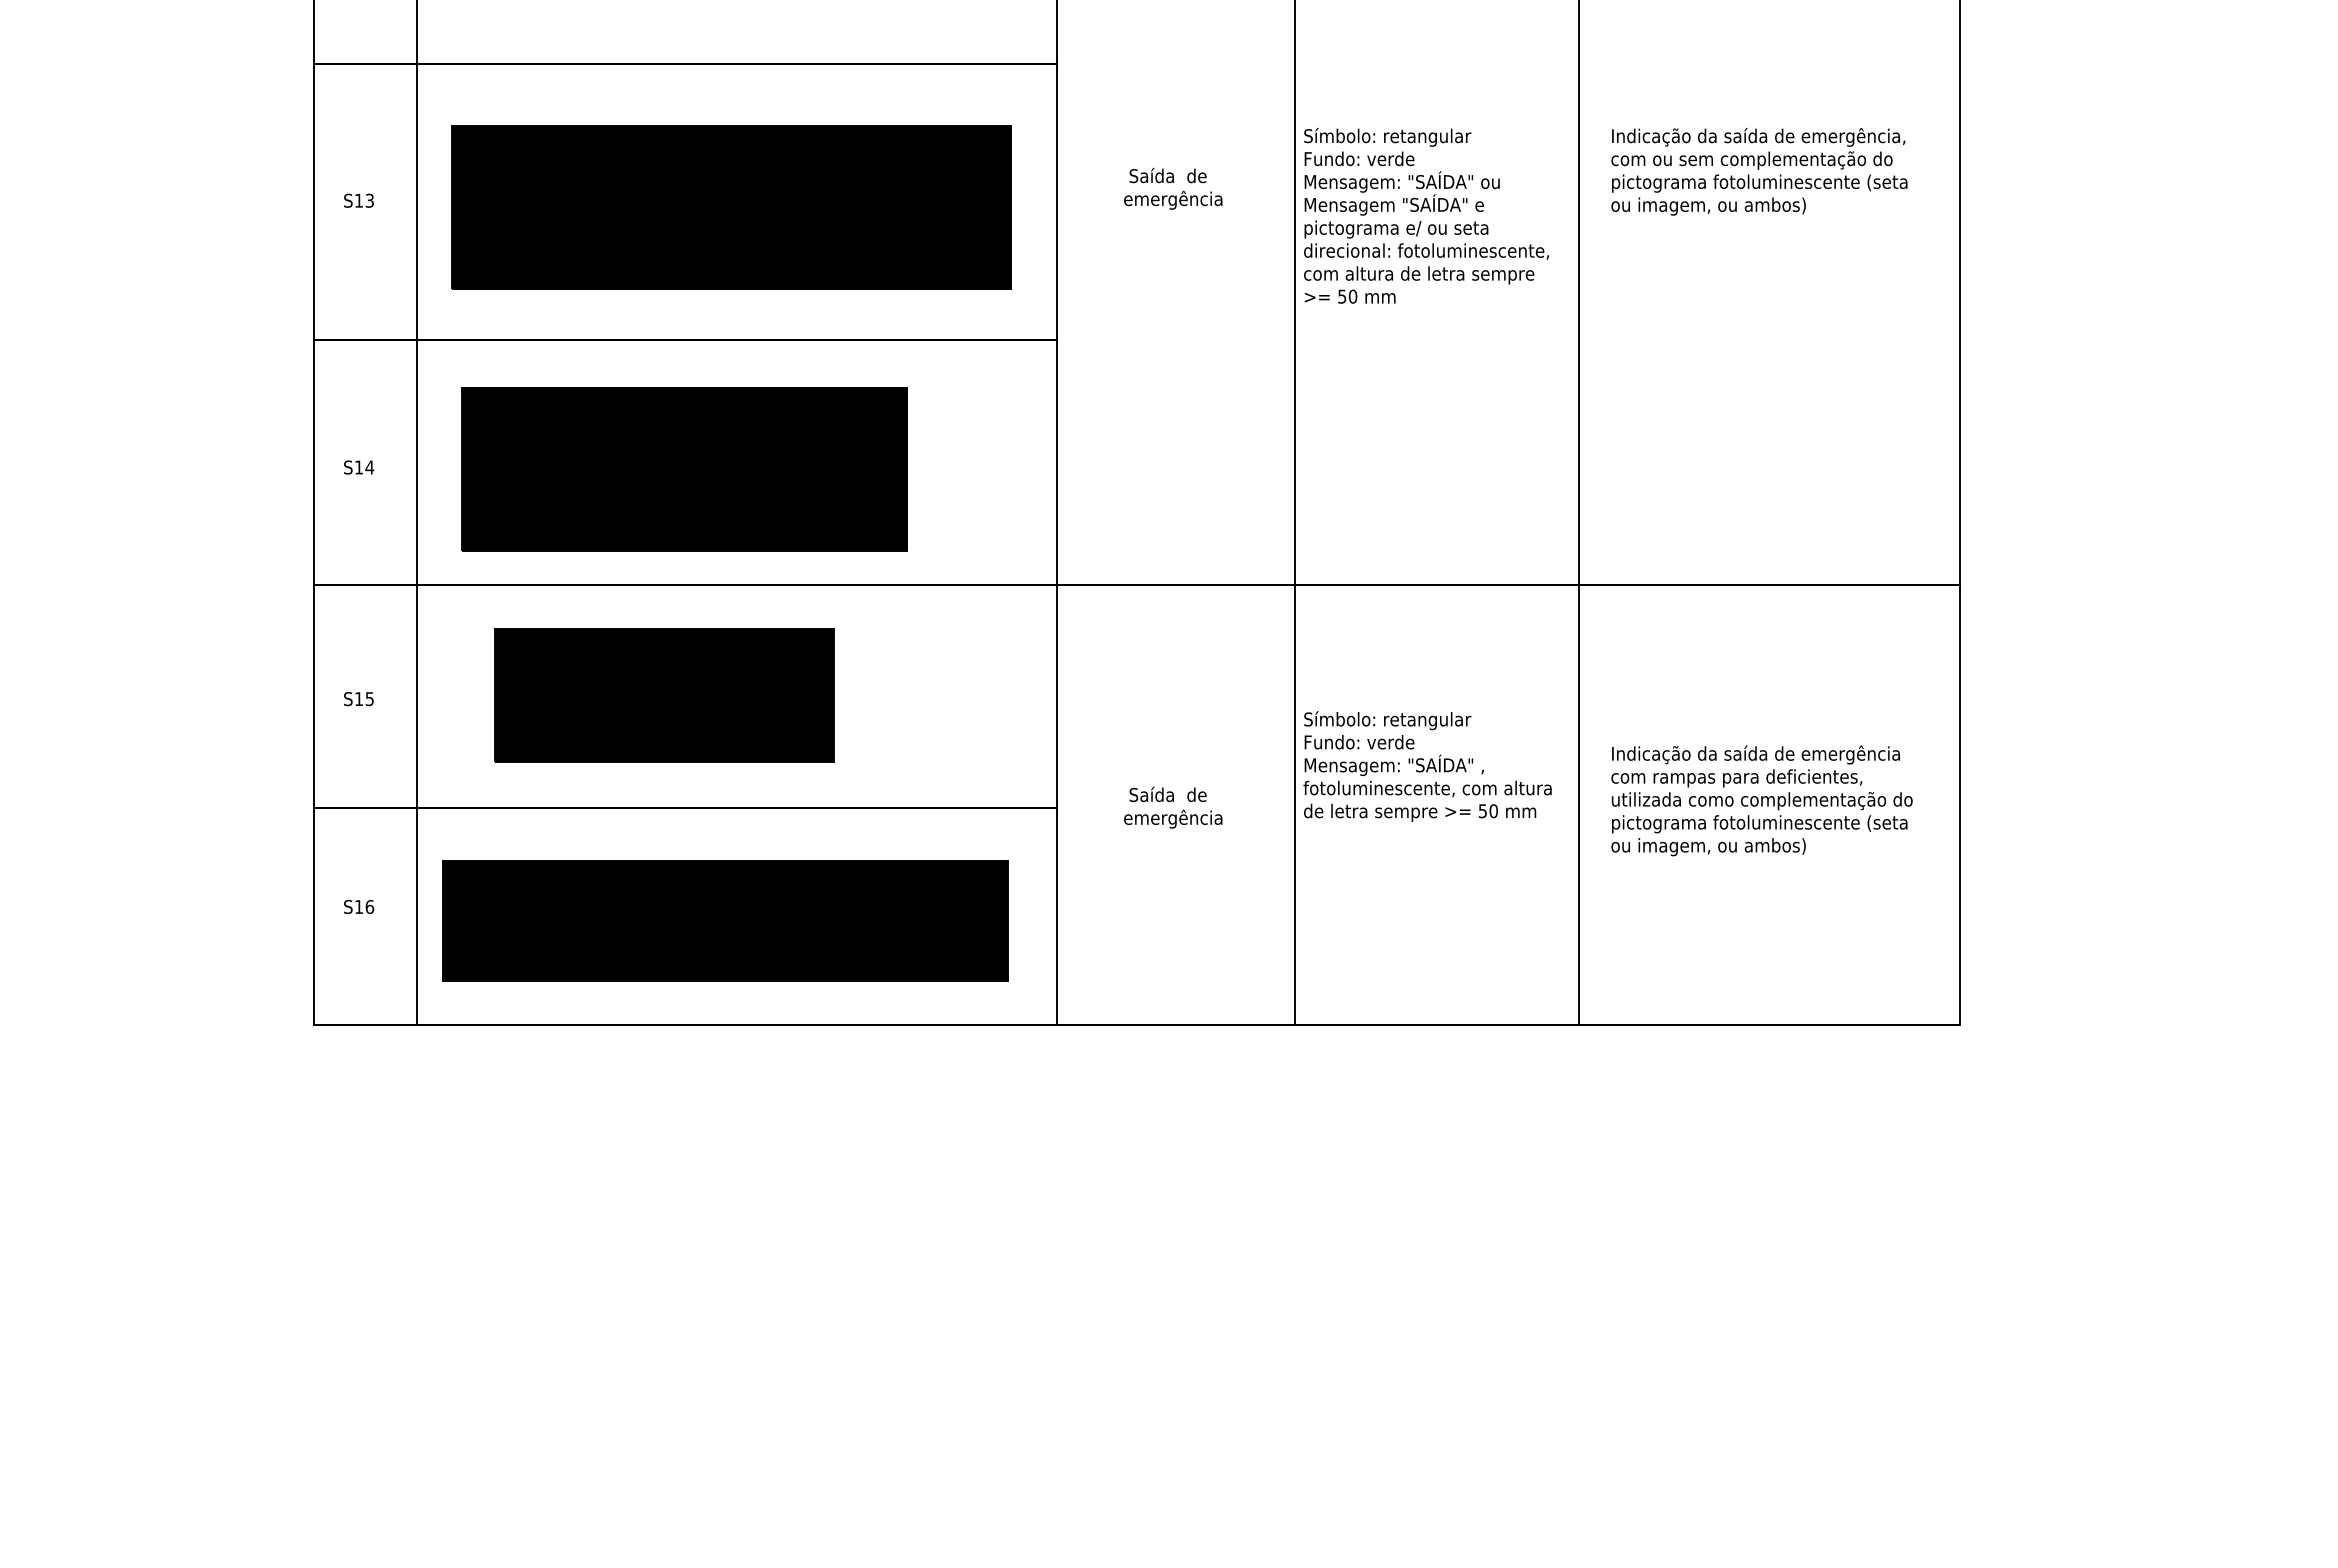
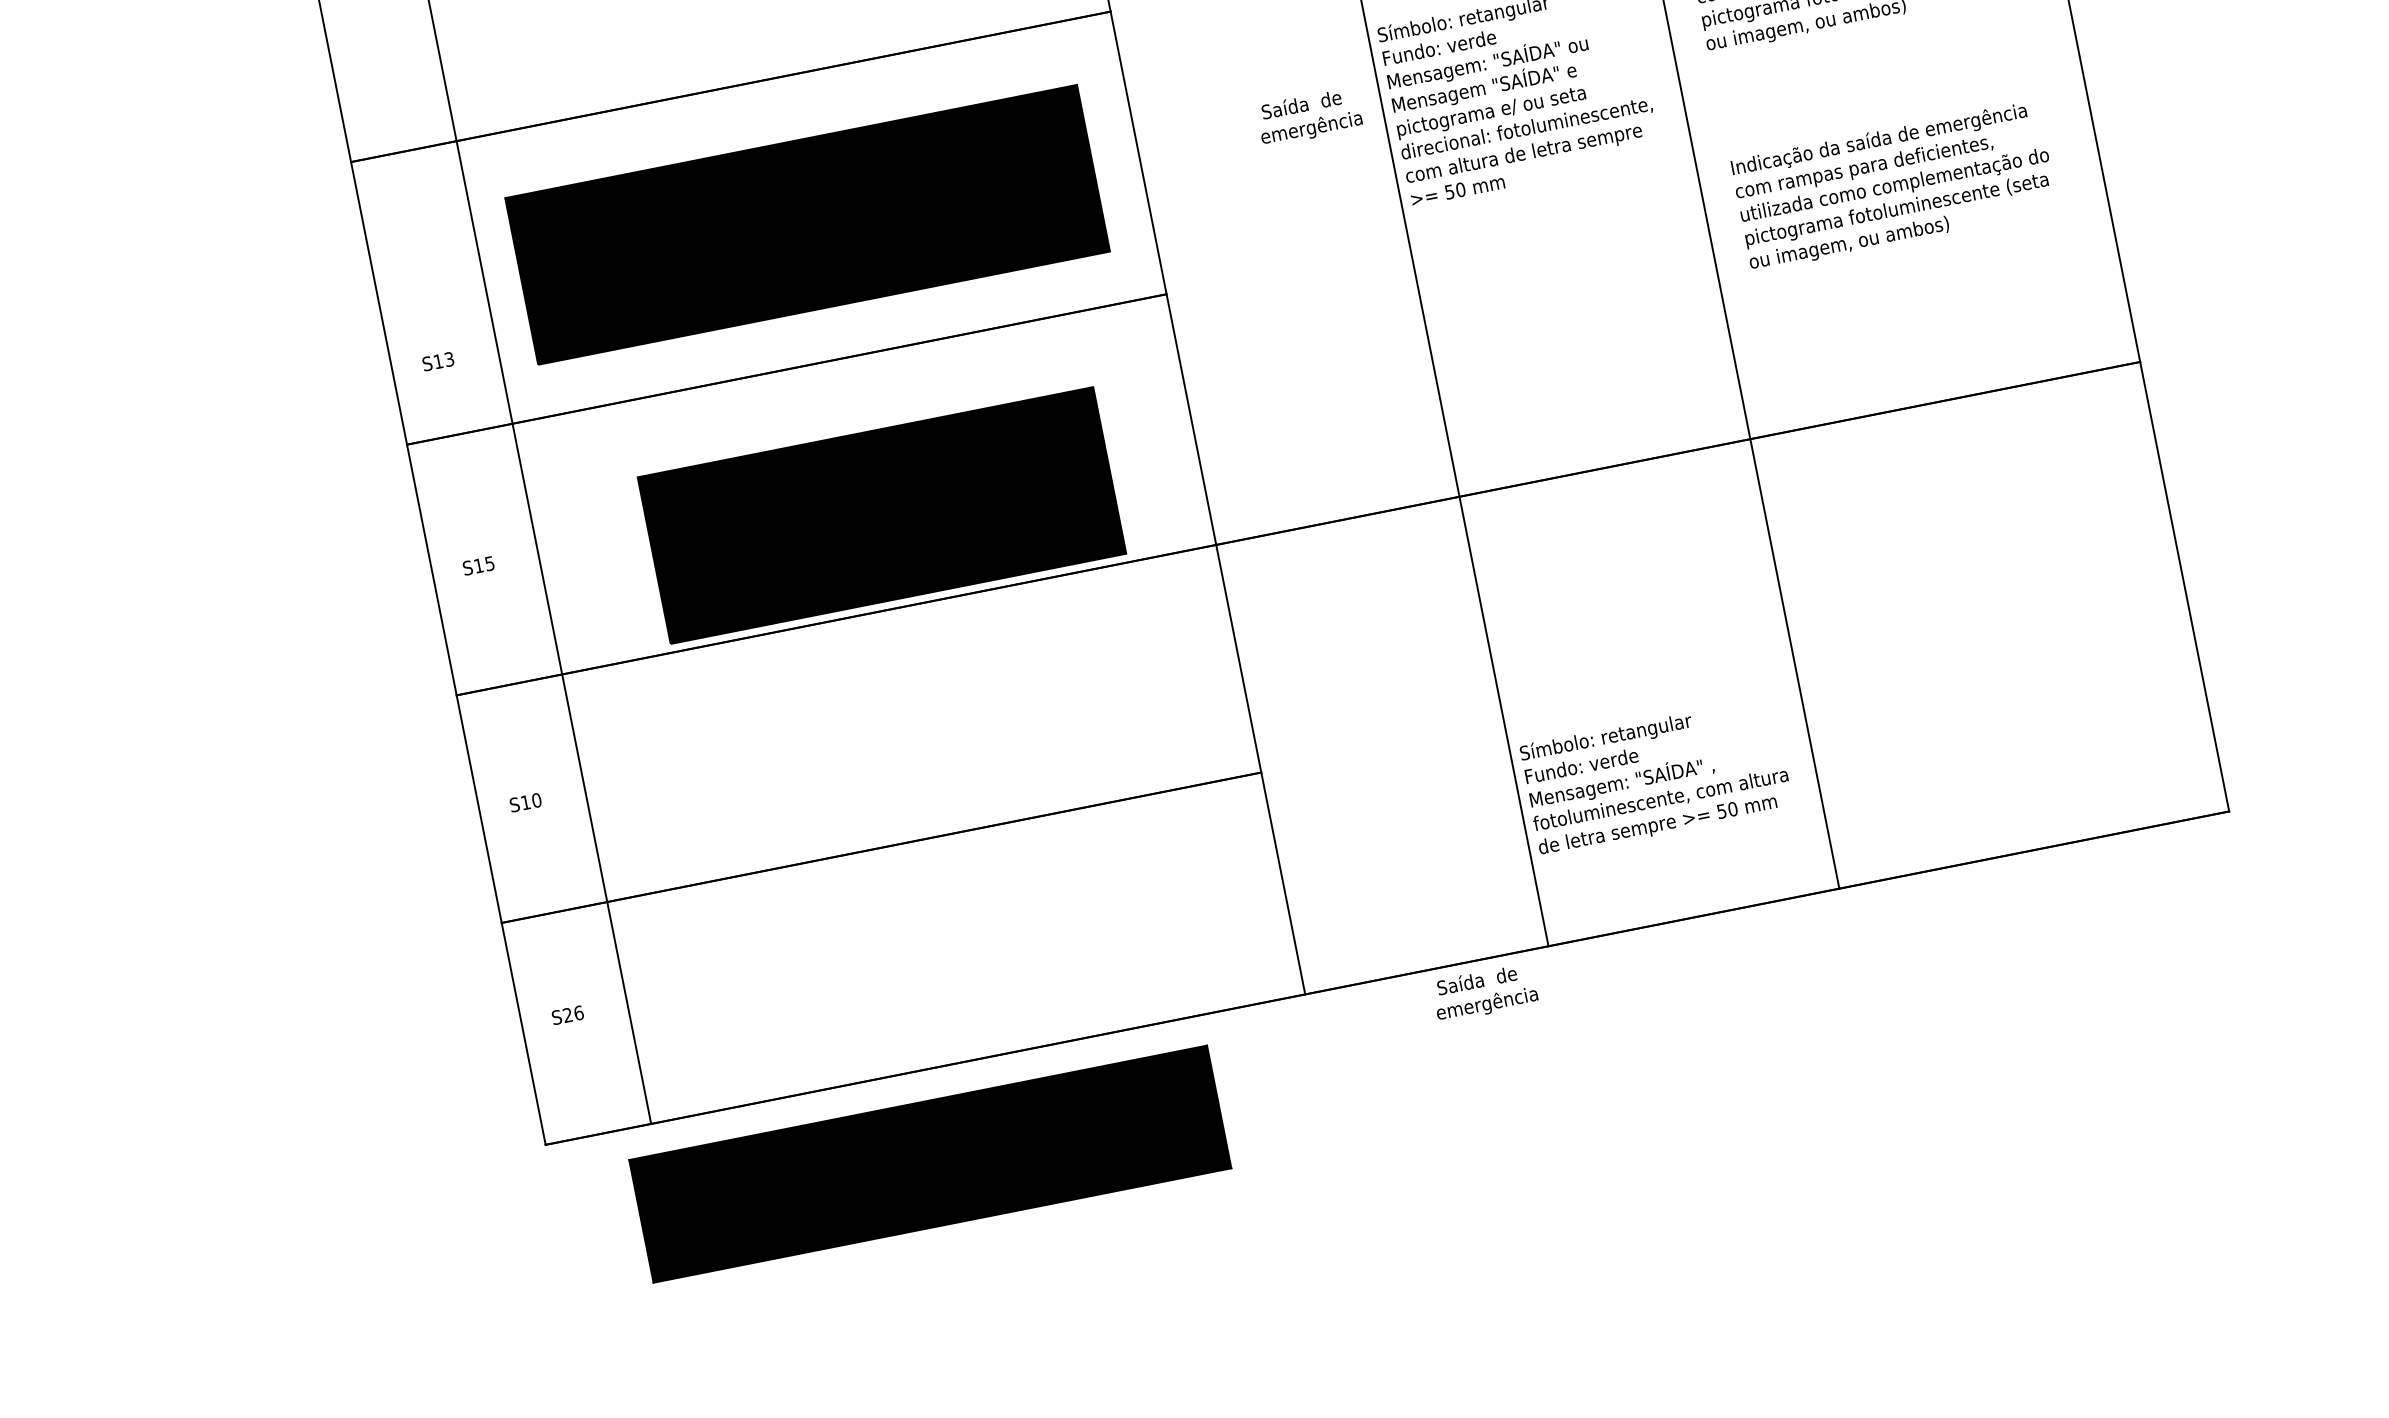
text: (1173, 188) -> (1309, 116), moved
text: (358, 200) -> (437, 361), moved
text: (369, 467) -> (489, 563), S14 -> S15
part: (684, 469) -> (881, 515), moved
part: (664, 695) -> (837, 737), removed
text: (369, 699) -> (536, 800), S15 -> S10
text: (1427, 766) -> (1656, 776), moved
text: (1761, 800) -> (1894, 185), moved
text: (1173, 807) -> (1485, 992), moved
text: (358, 906) -> (567, 1014), S16 -> S26
part: (725, 920) -> (930, 1164), moved

